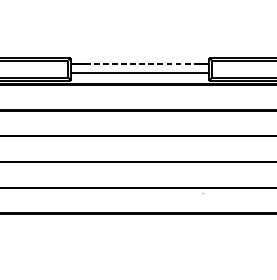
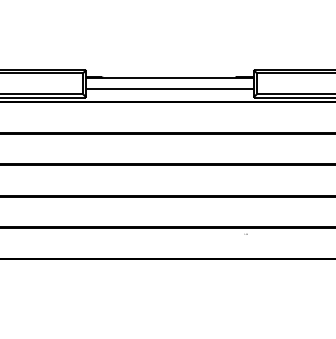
line: (139, 64) -> (169, 77), dashed -> solid

